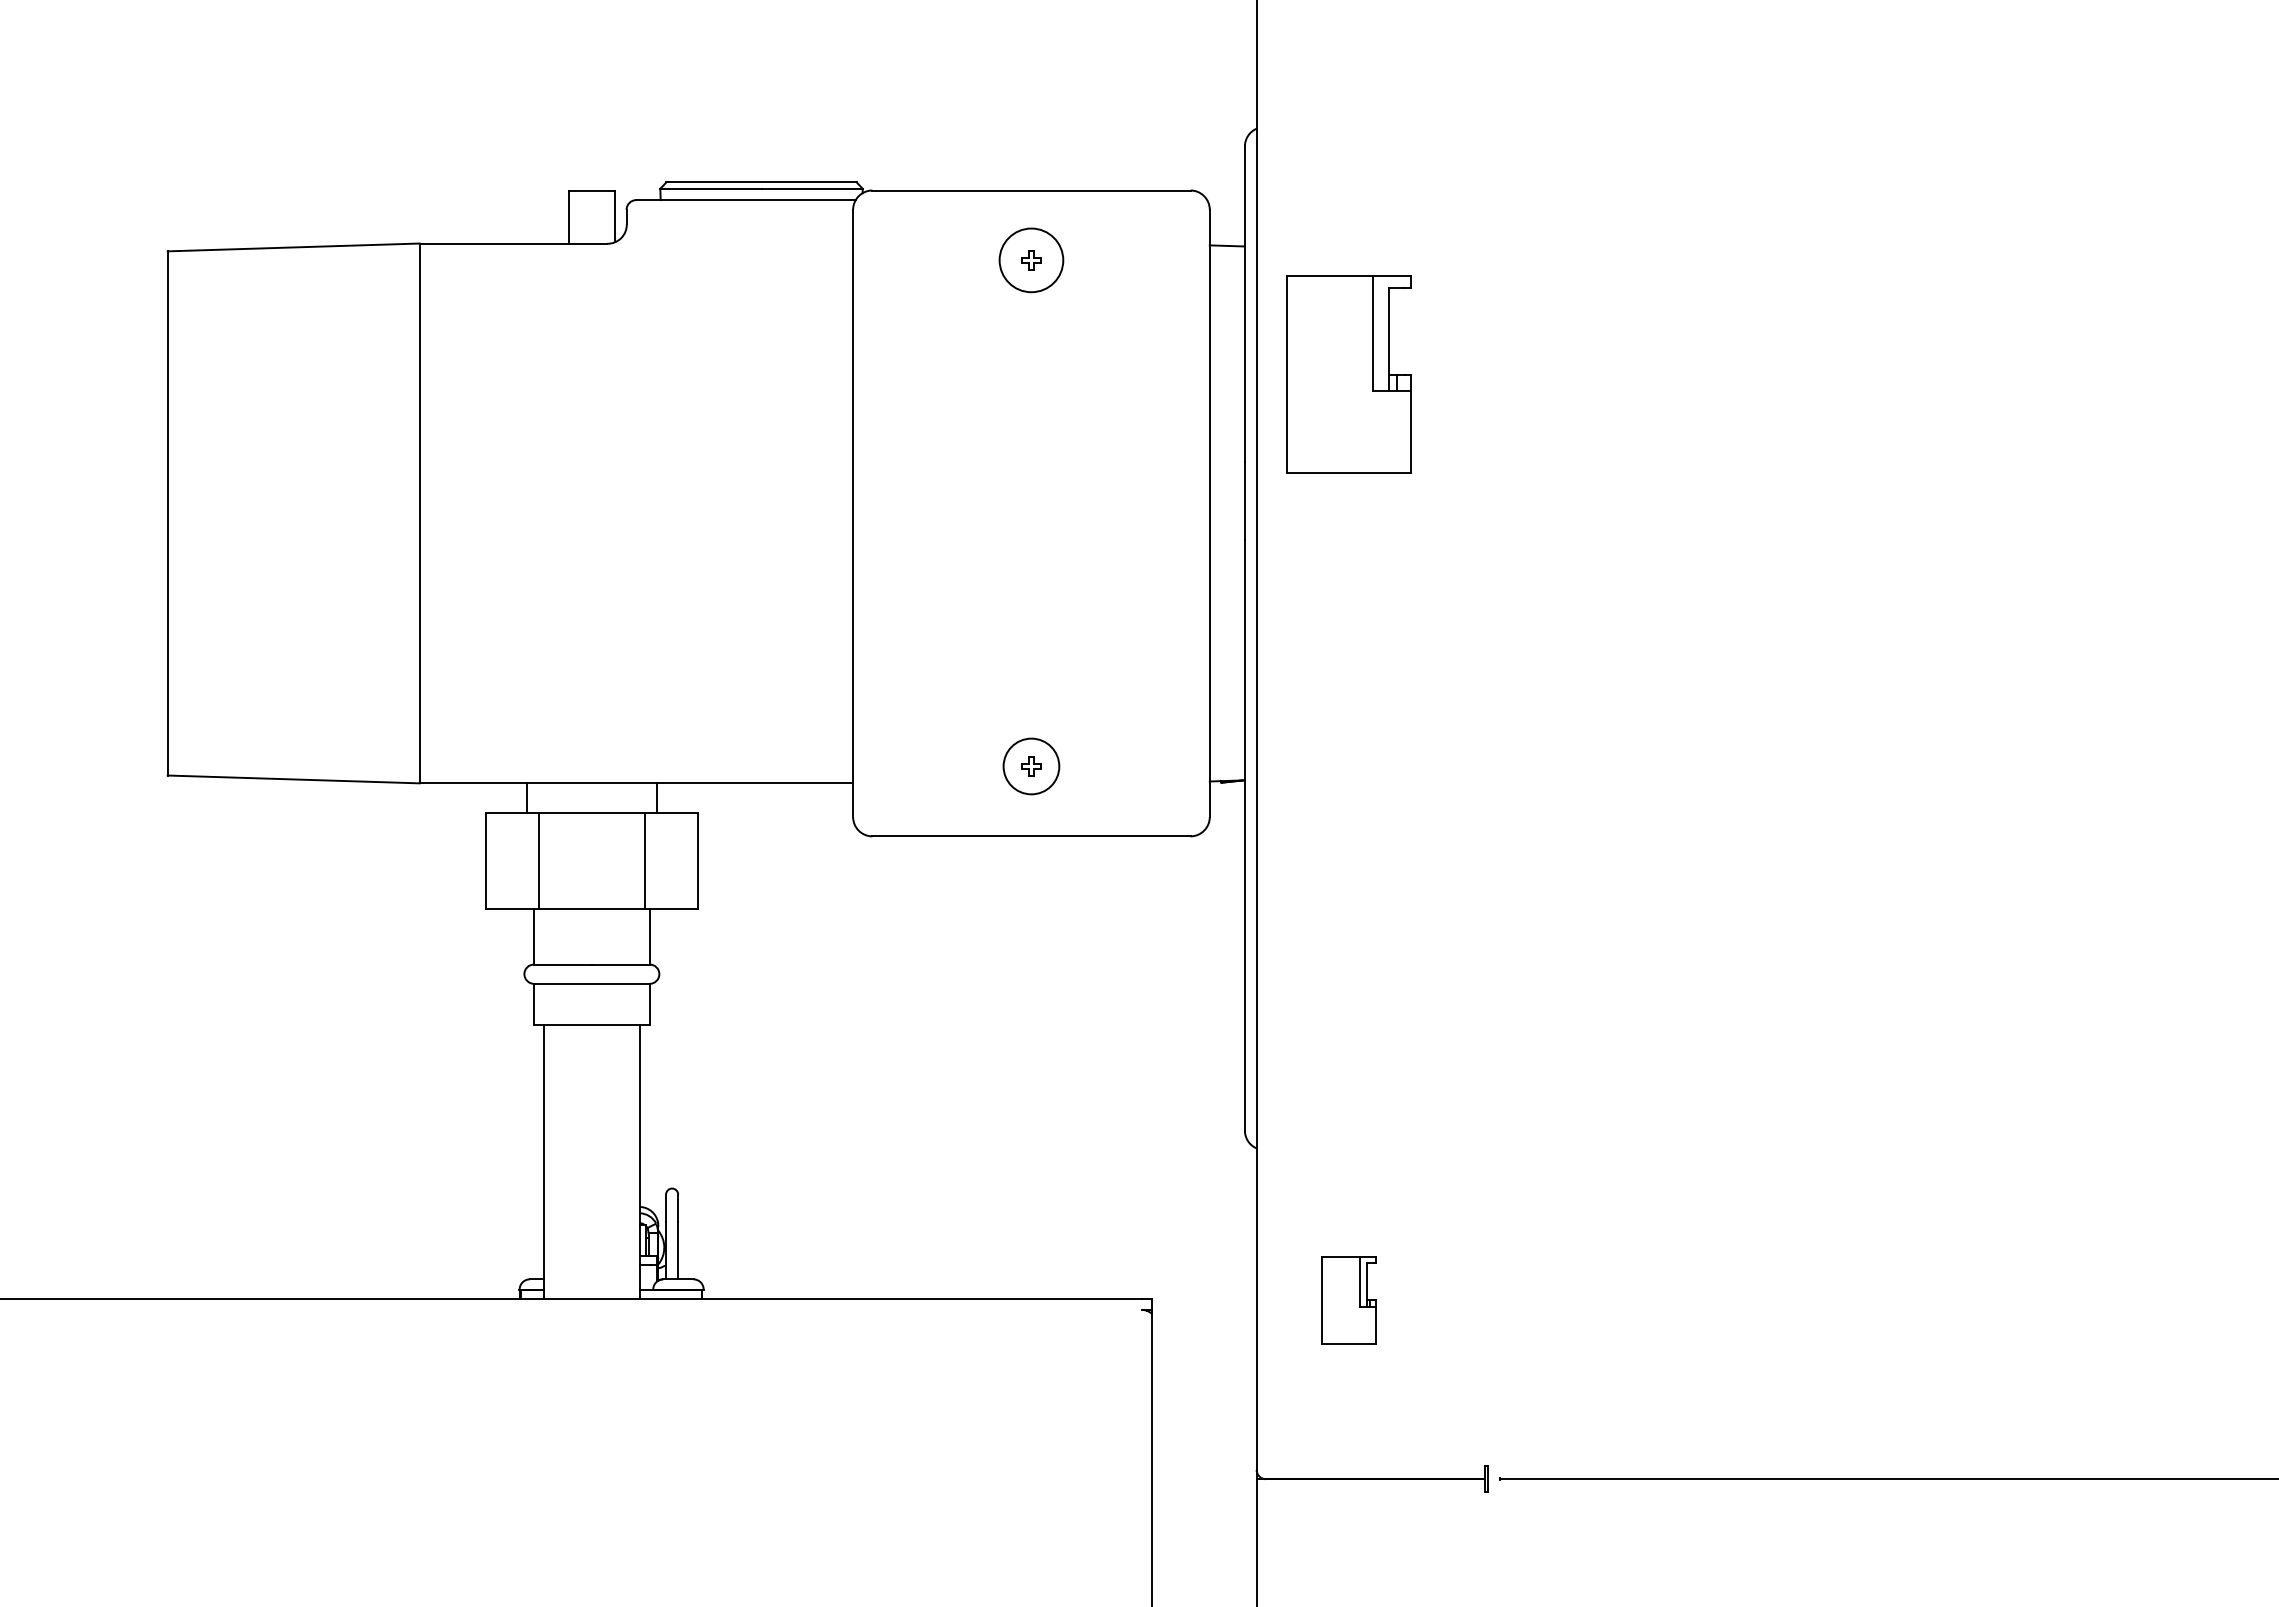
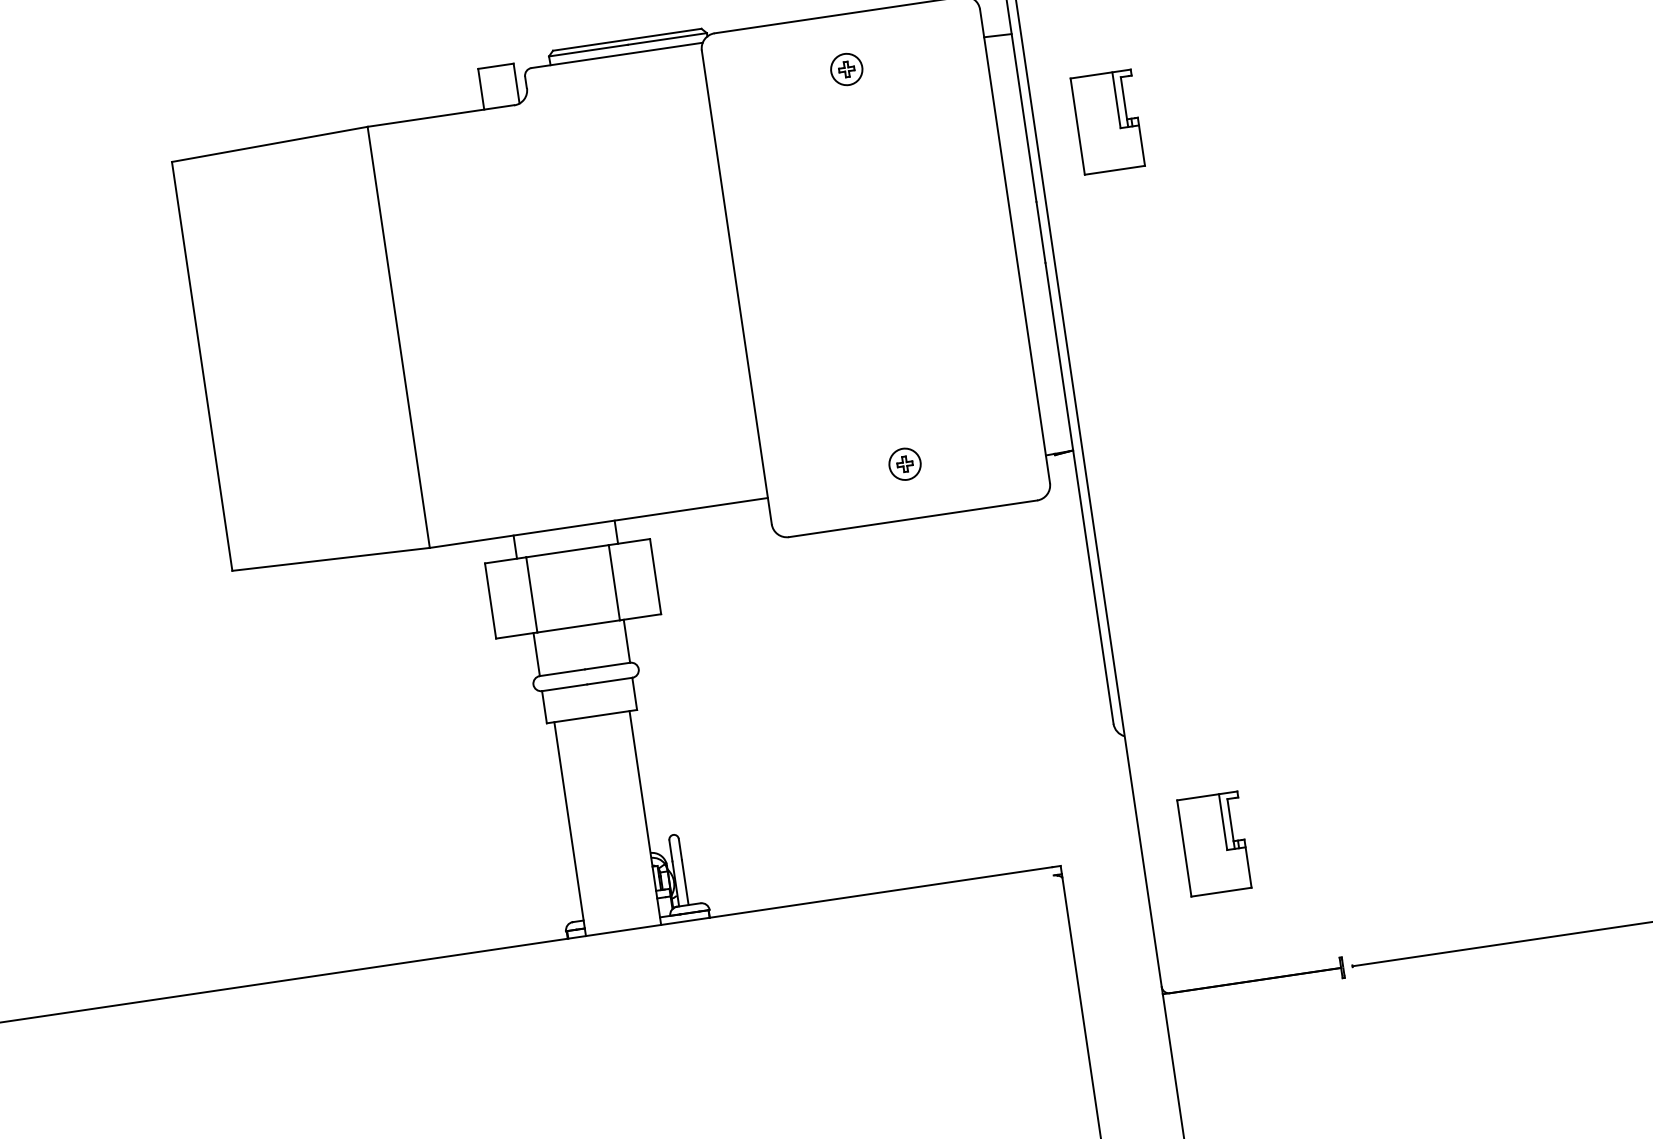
circle: (1031, 260) -> (846, 69), size x0.62
part: (1349, 374) -> (1108, 121), size x0.62
circle: (1031, 766) -> (905, 464), size x0.71
part: (1349, 1300) -> (1214, 844), size x1.43

